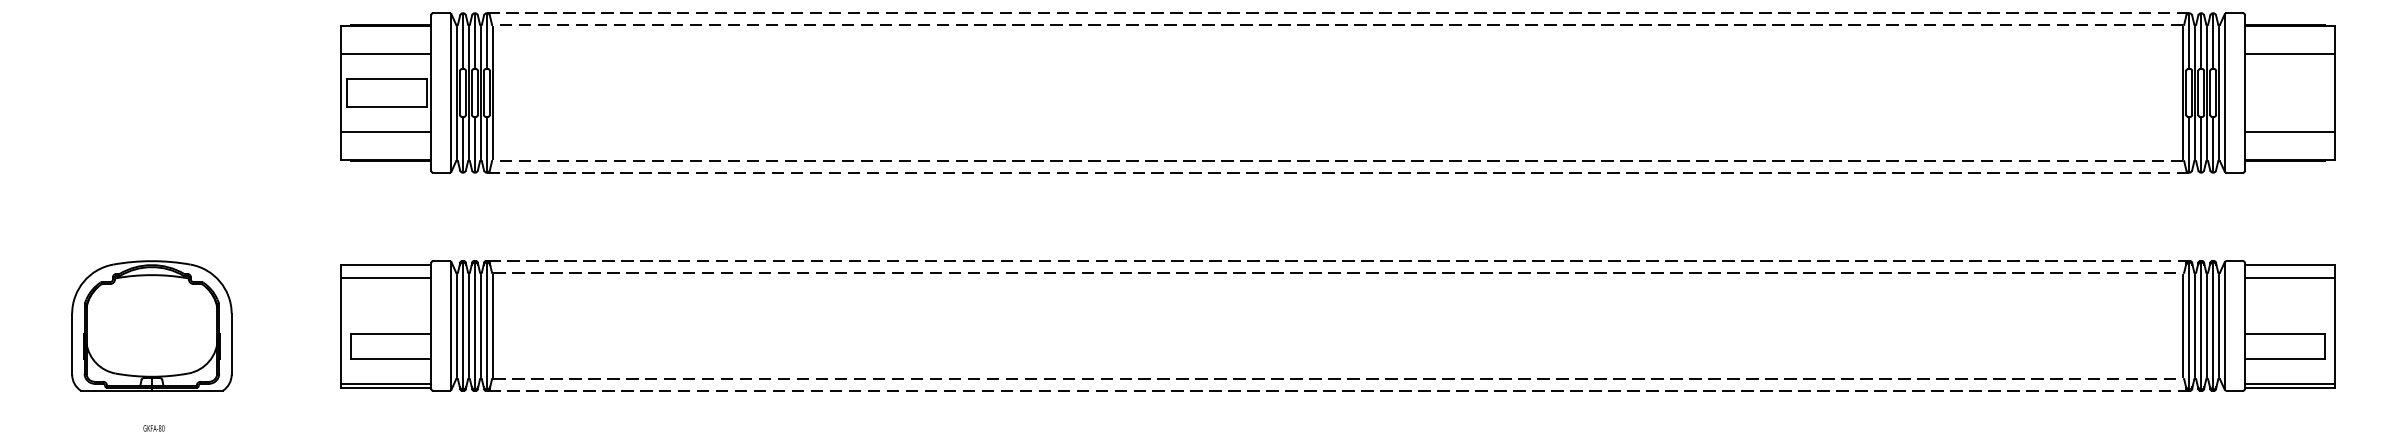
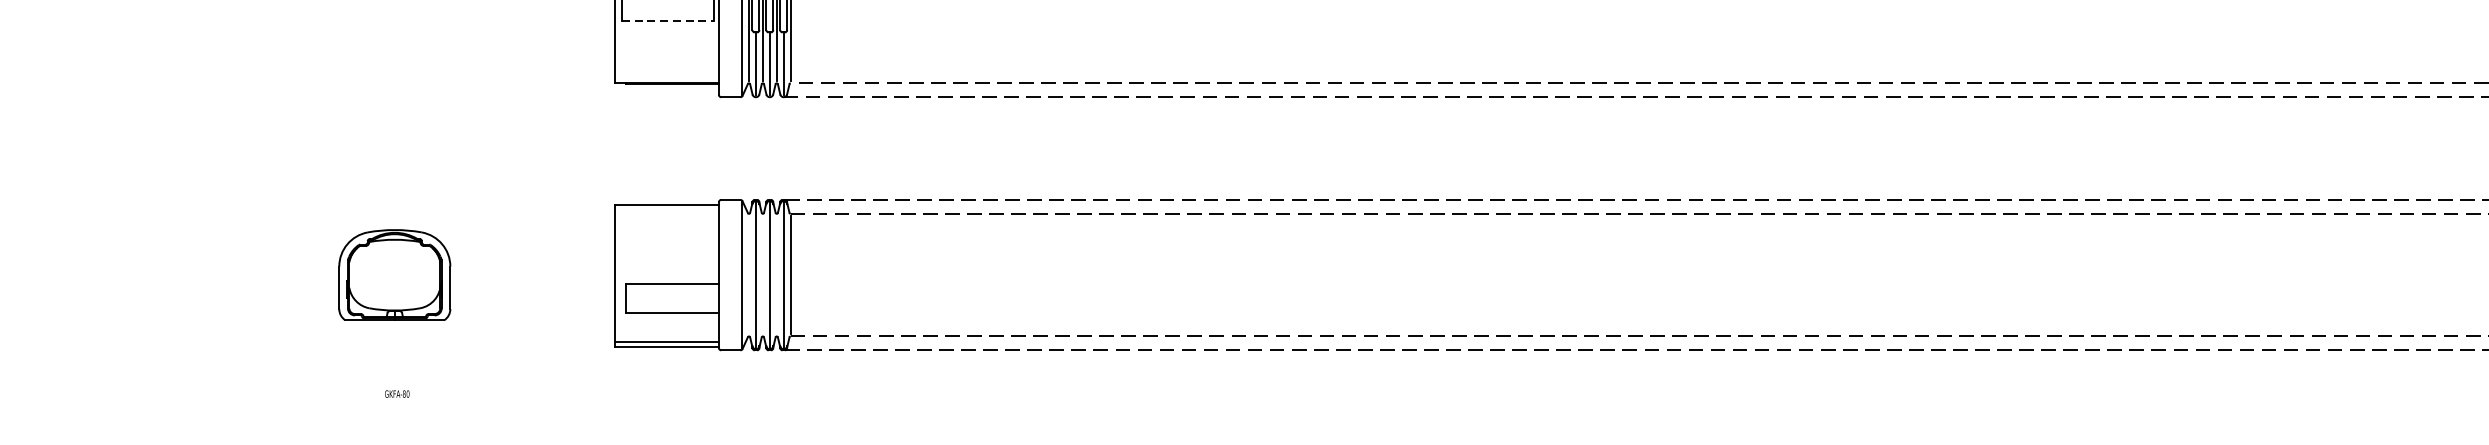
line: (387, 106) -> (668, 20), solid -> dashed
line: (386, 131) -> (667, 49), removed
line: (386, 278) -> (667, 220), removed
part: (151, 325) -> (394, 274), size x0.6
line: (457, 325) -> (749, 274), removed
line: (469, 325) -> (763, 274), removed
line: (480, 325) -> (776, 274), removed

